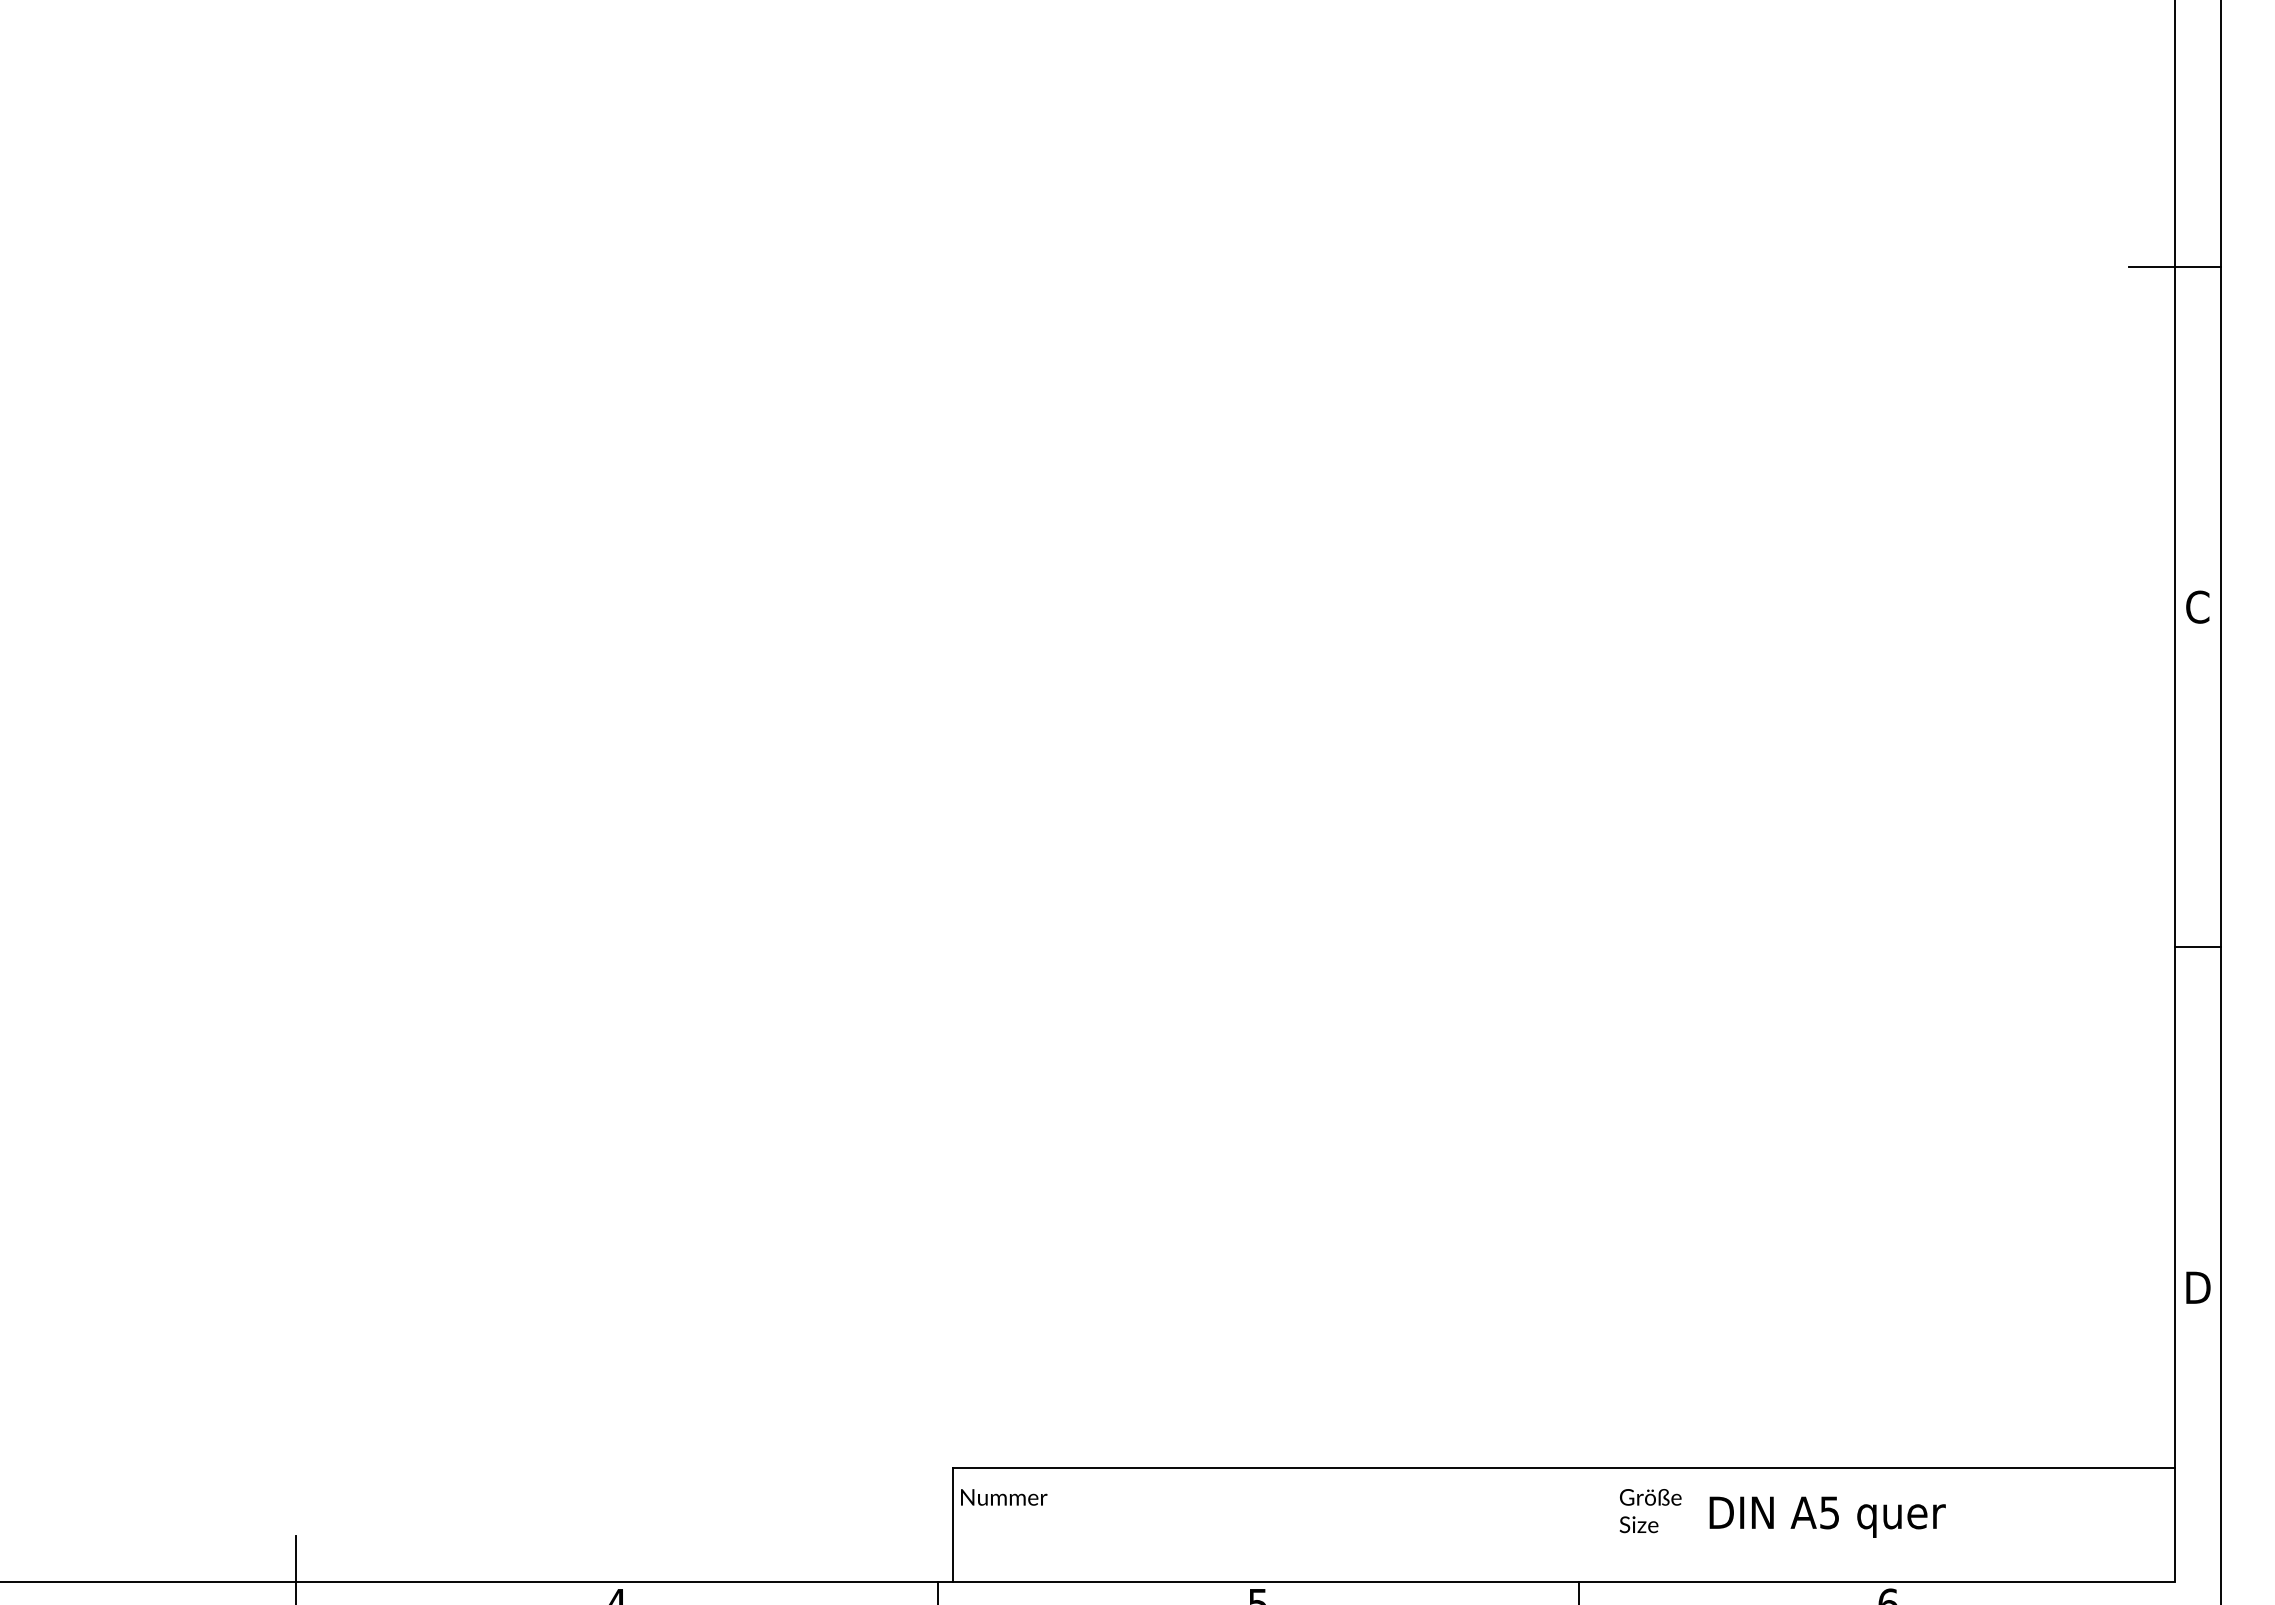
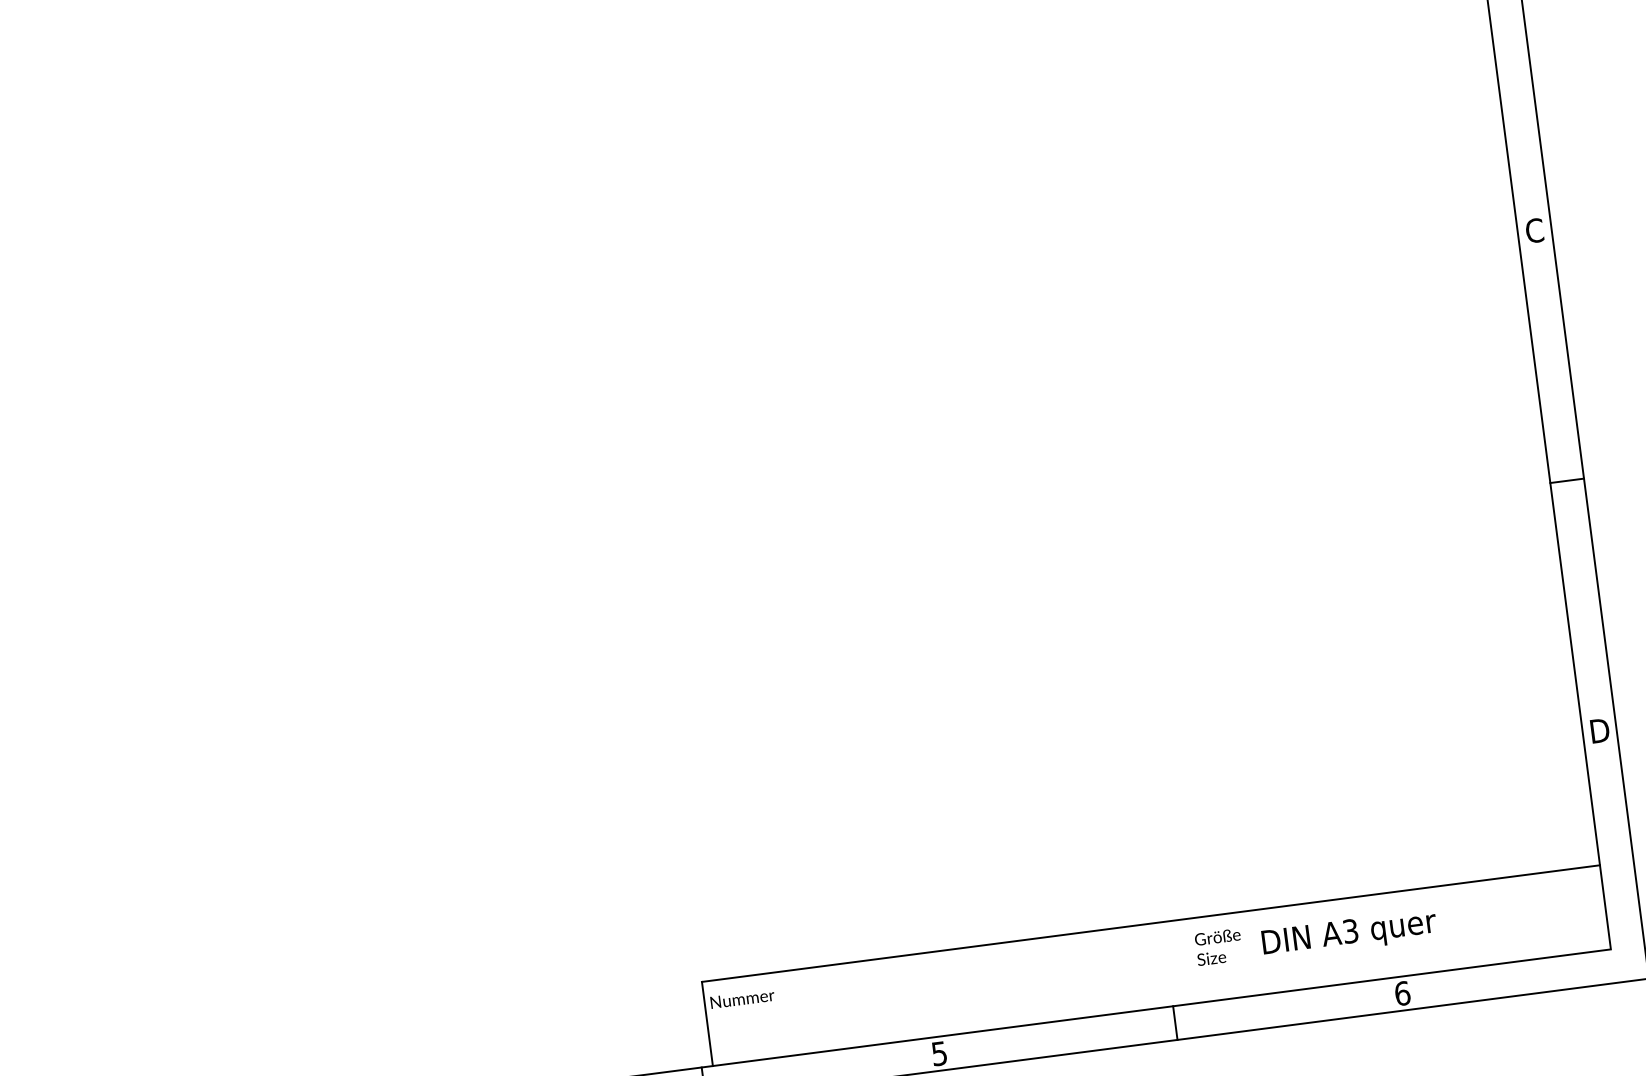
text: (1829, 1512) -> (1350, 931), A5 -> A3

